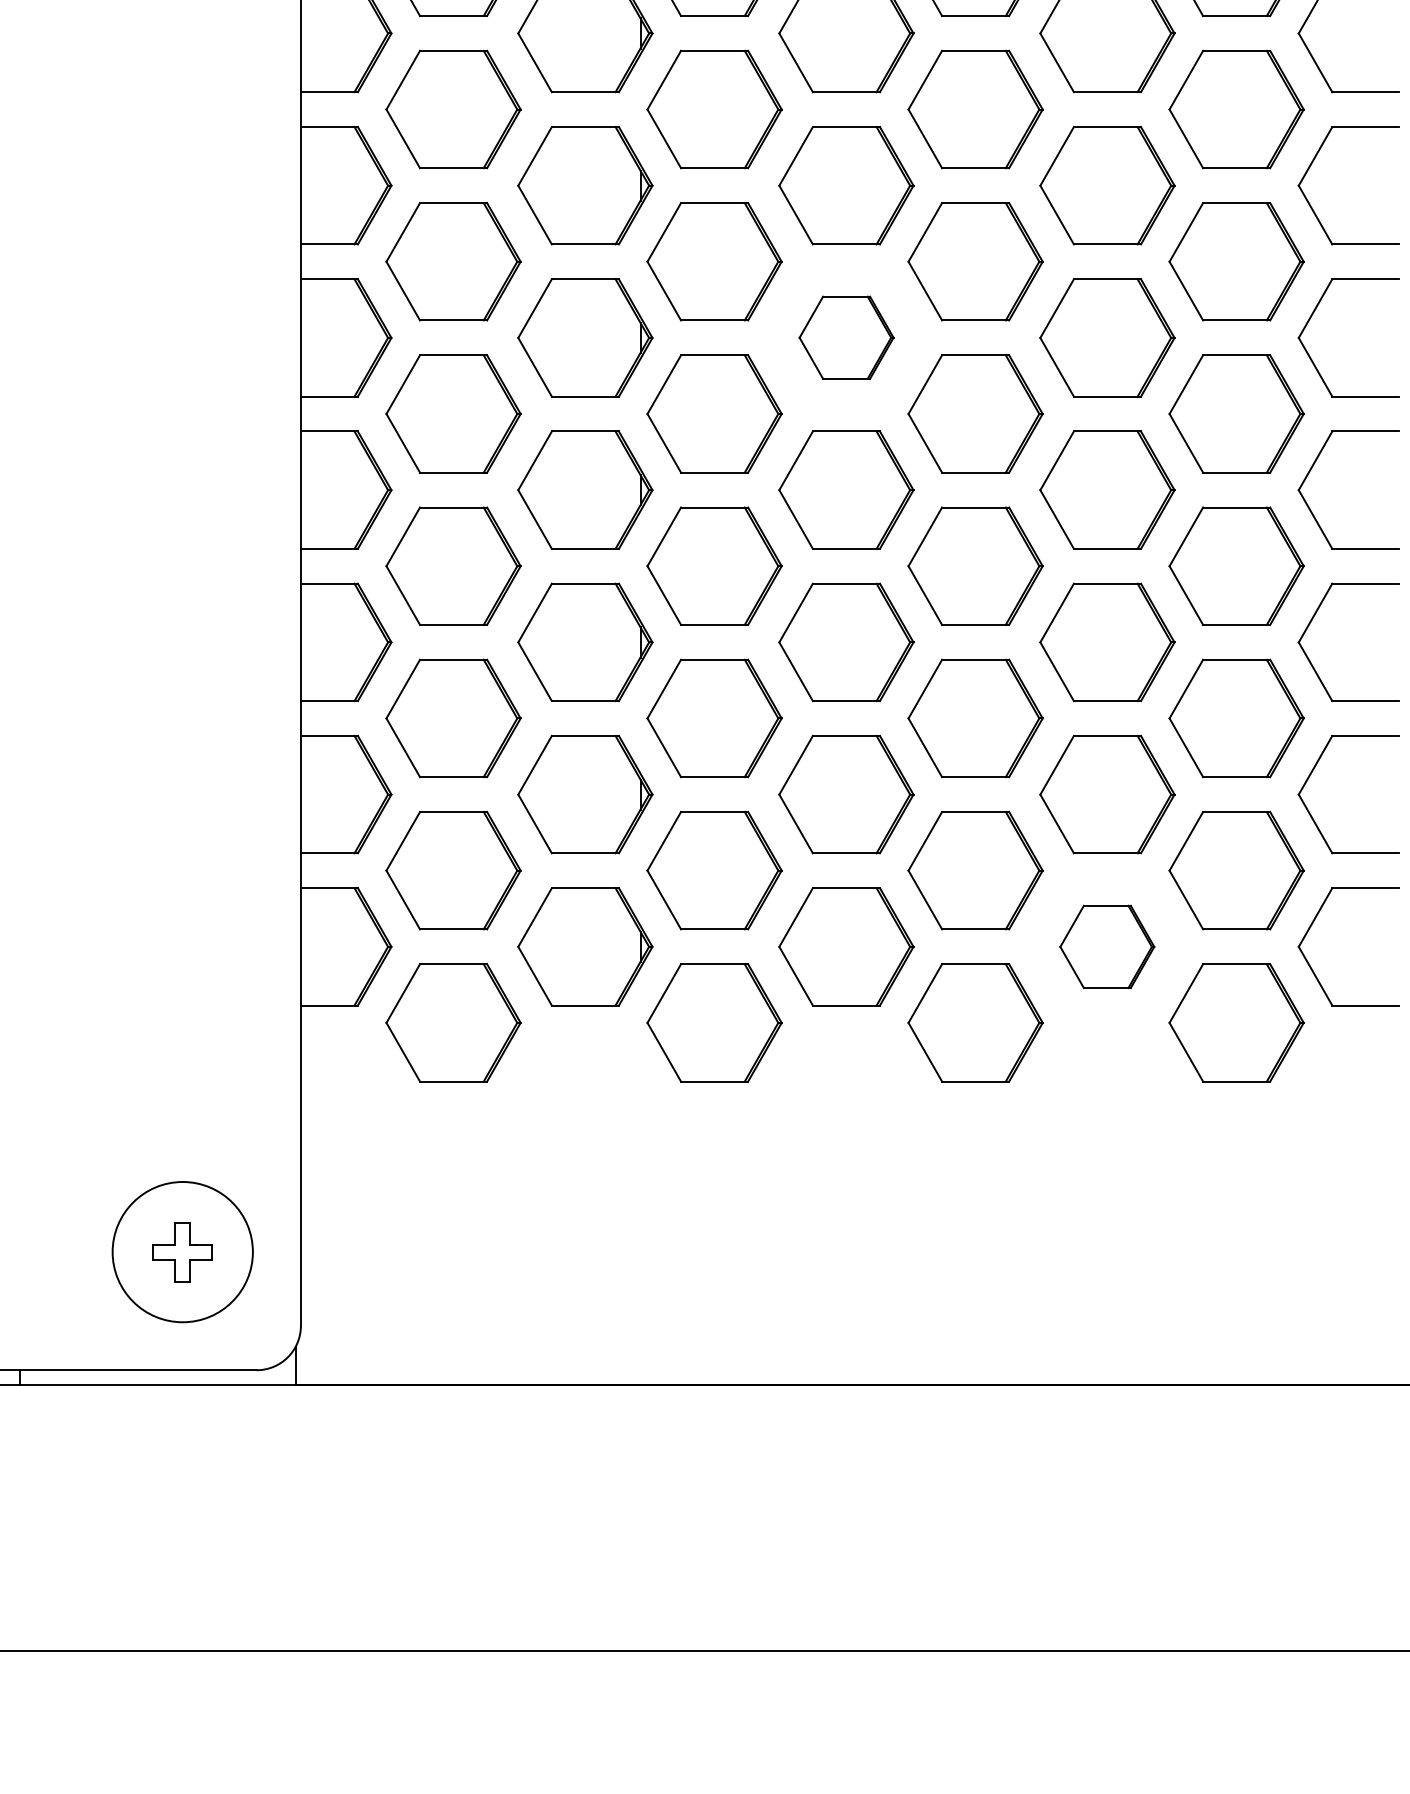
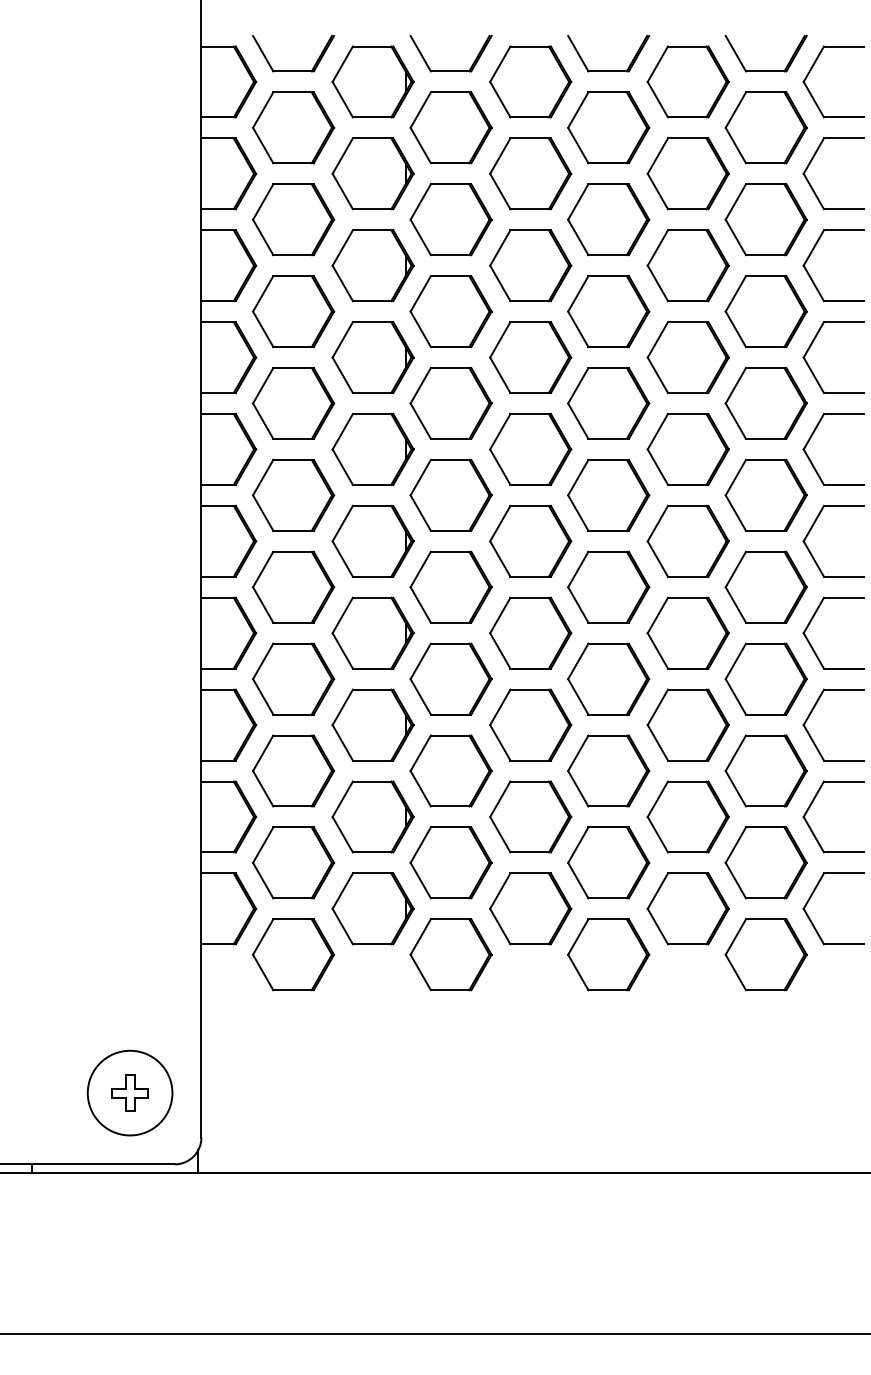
part: (846, 336) -> (530, 540), size x1.43
part: (1106, 946) -> (687, 908), size x1.43

